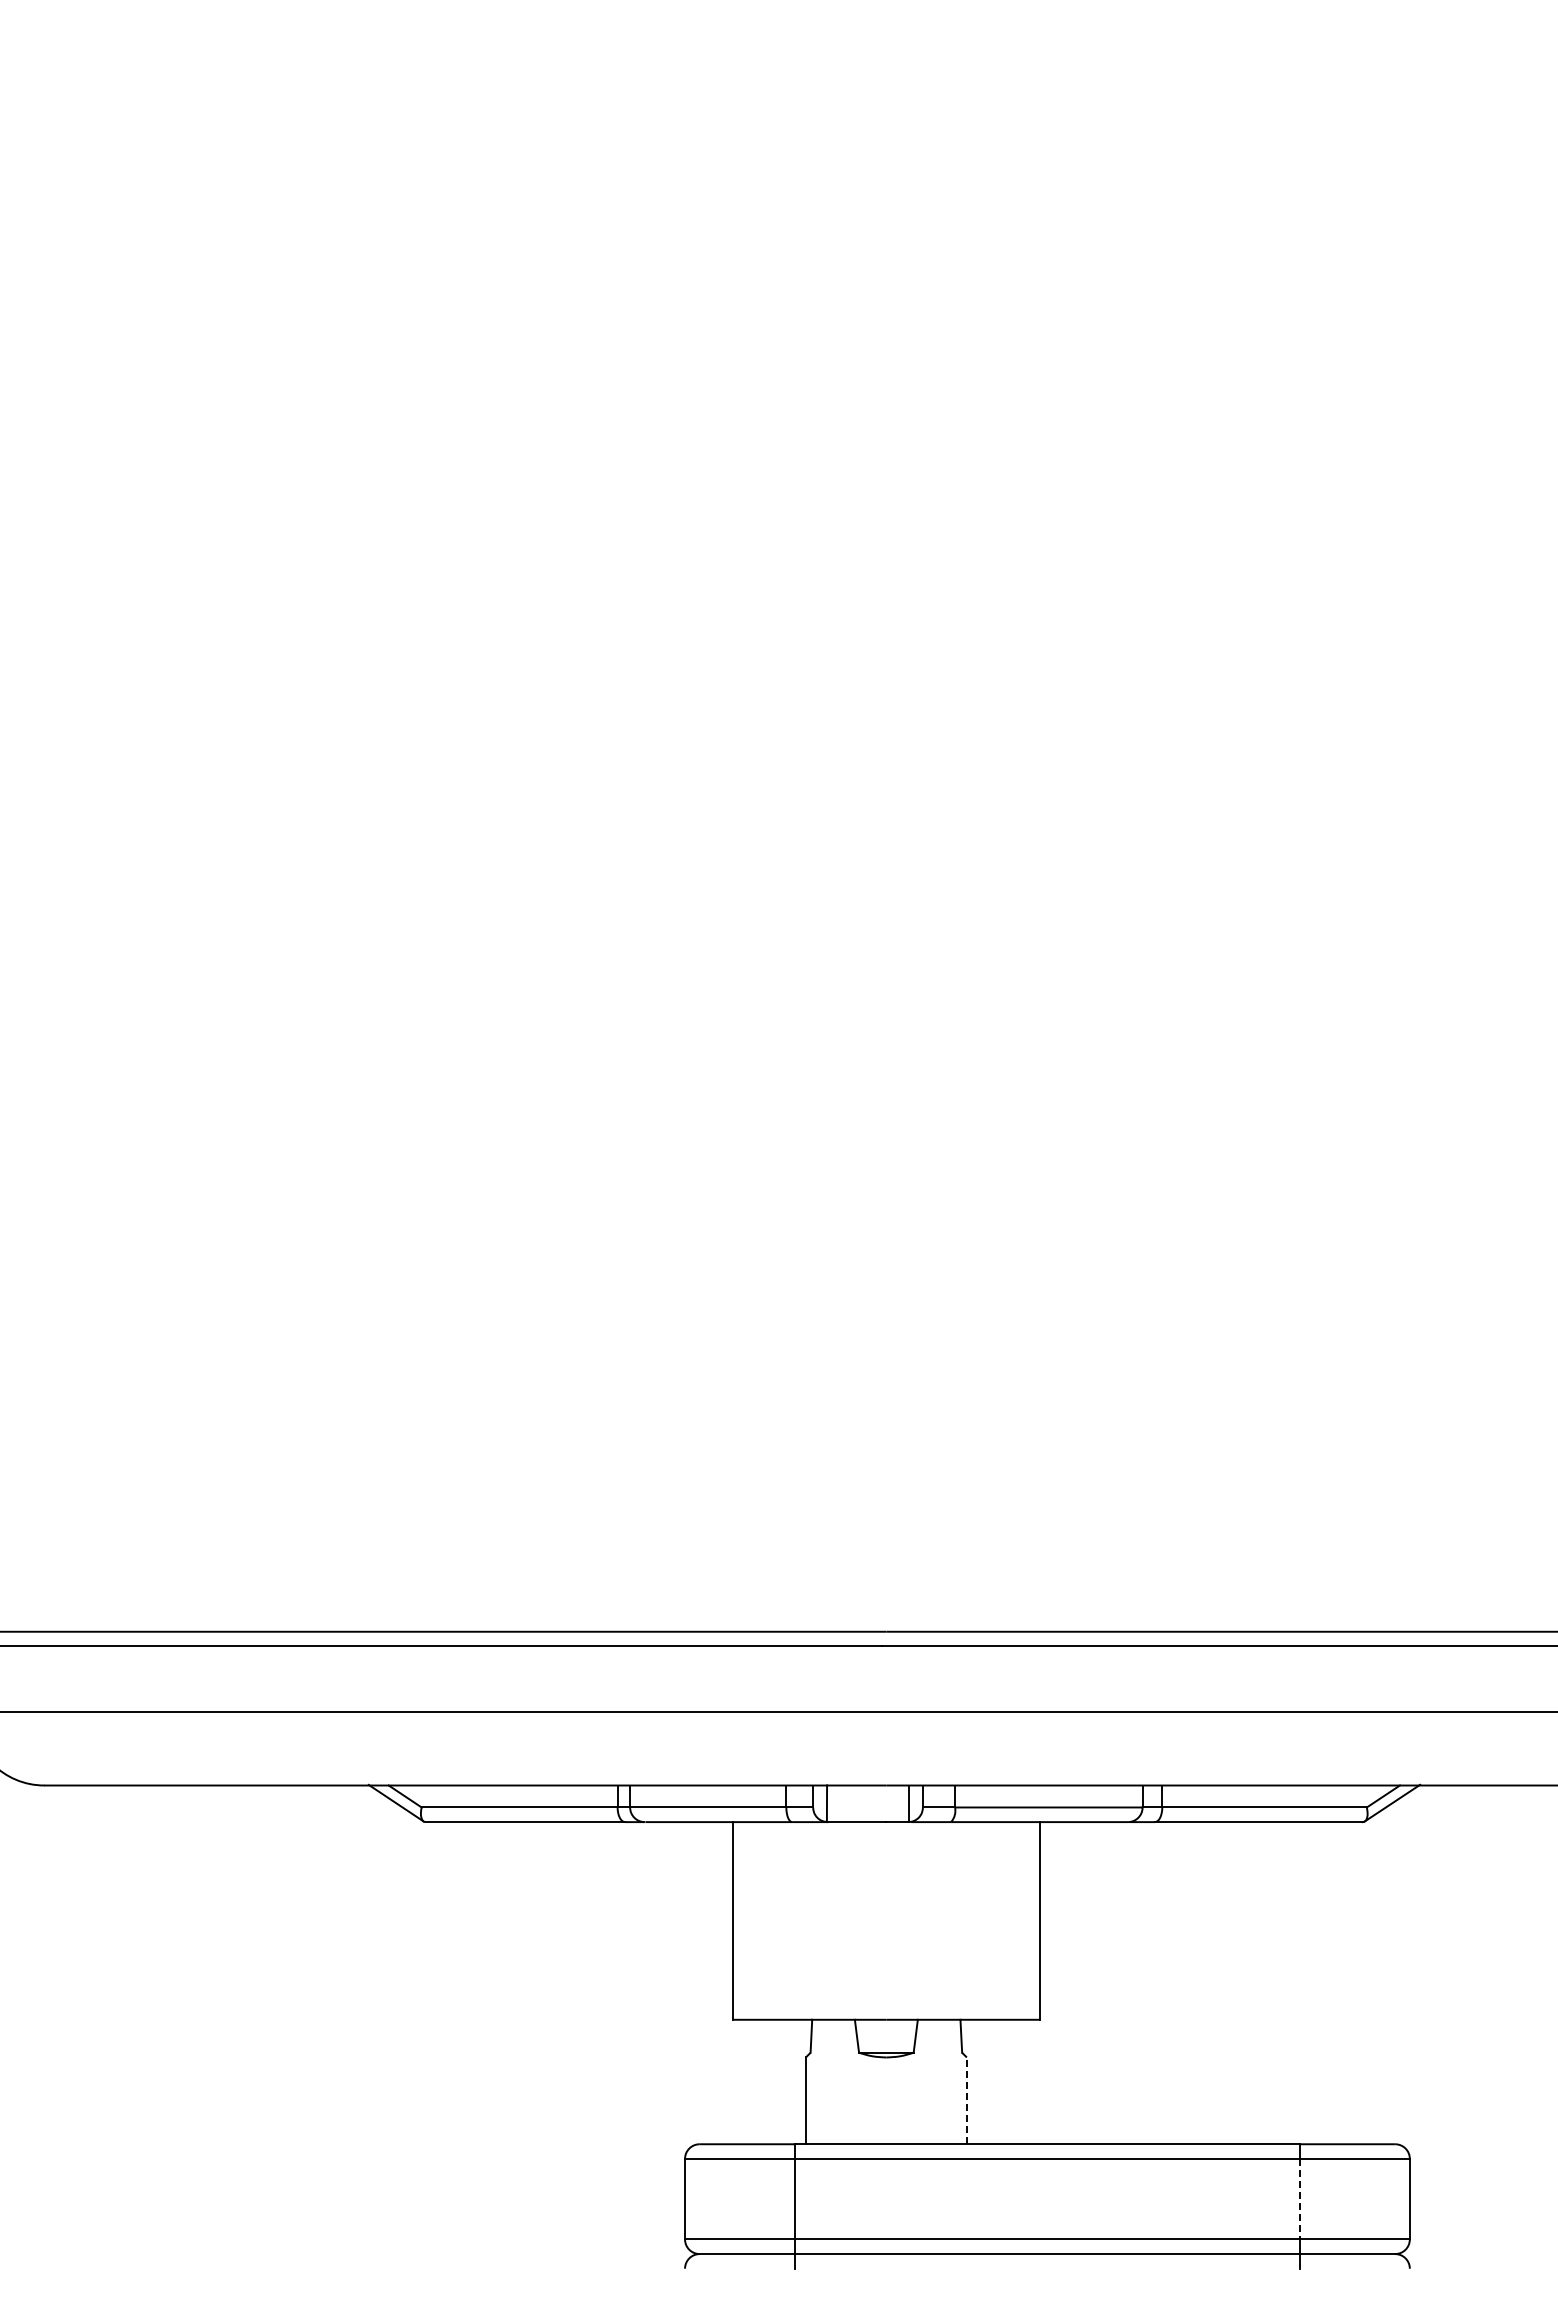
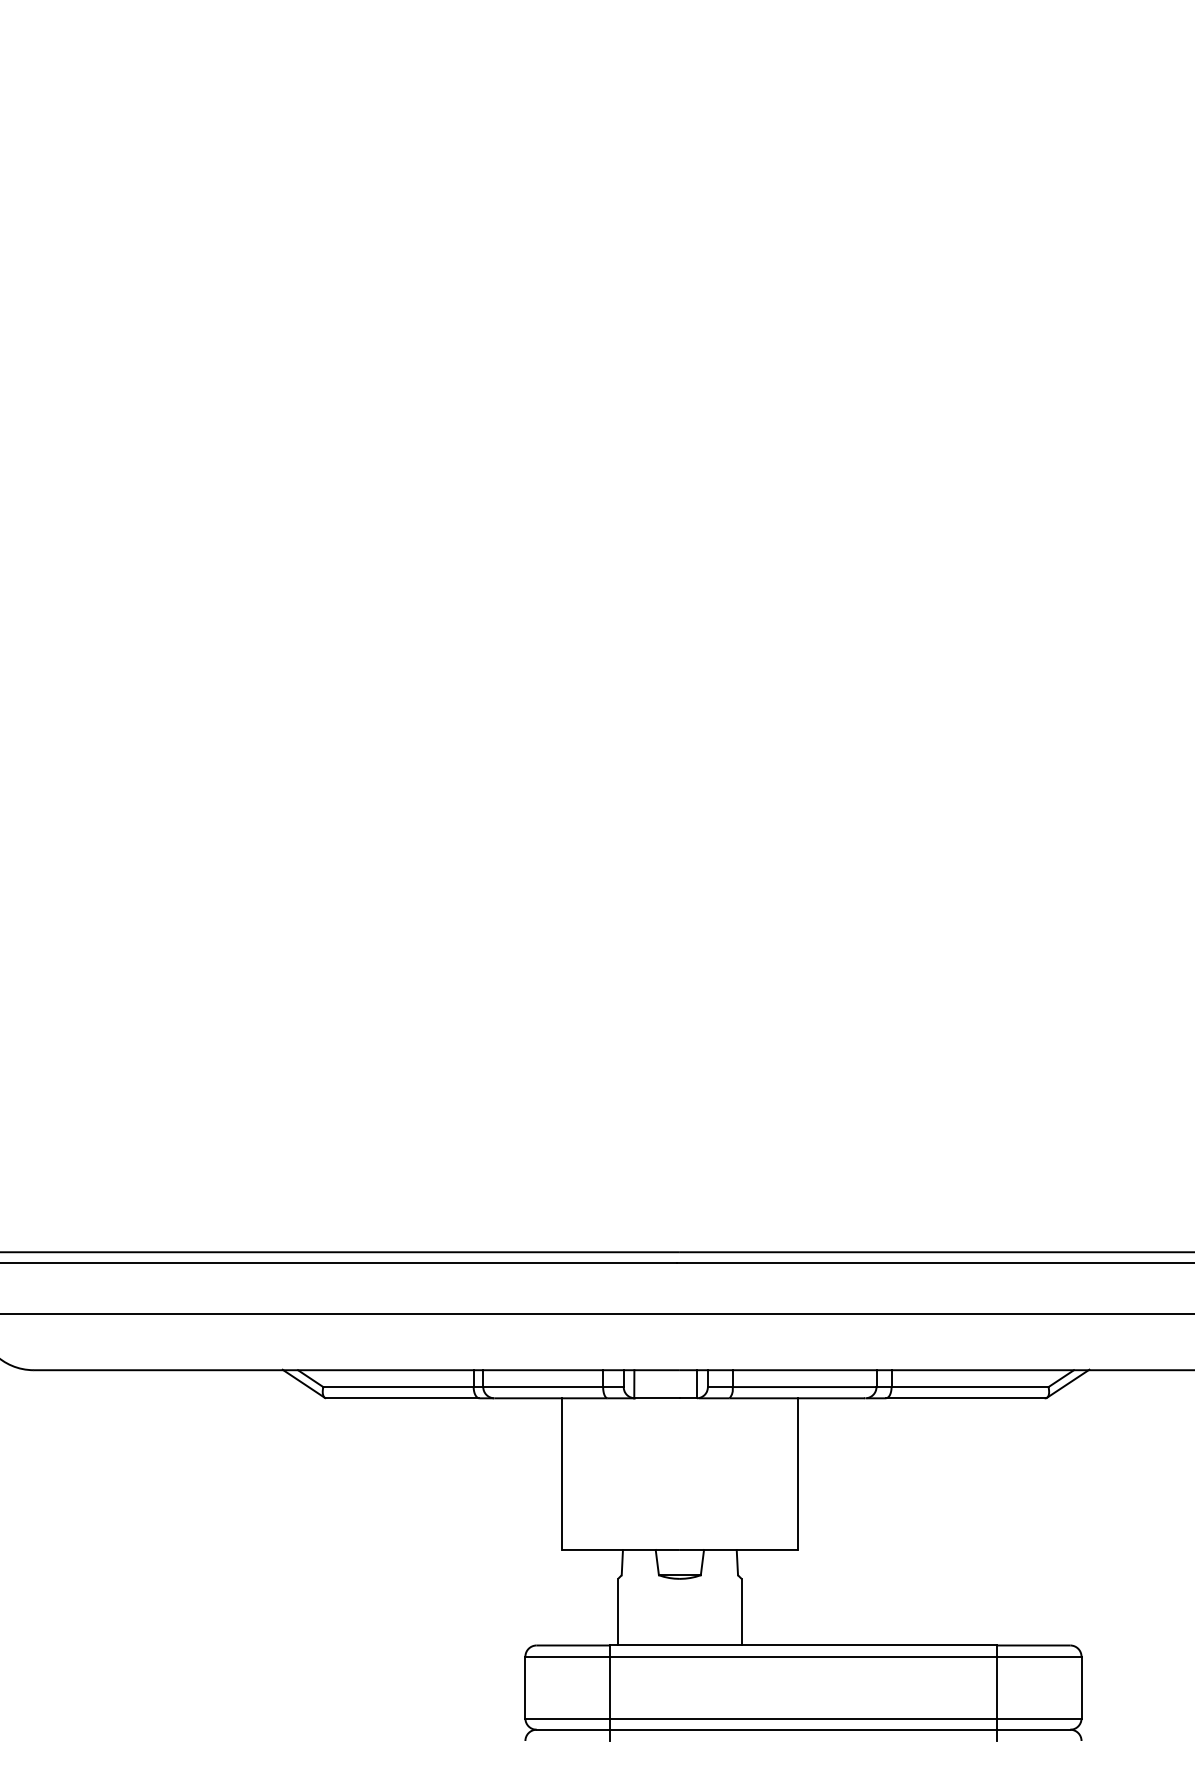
line: (966, 2100) -> (741, 1611), dashed -> solid
line: (1300, 2199) -> (997, 1687), dashed -> solid

